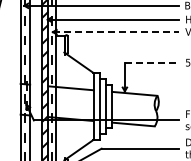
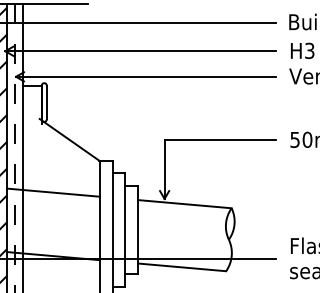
line: (115, 32) -> (145, 77), dashed -> solid
line: (151, 62) -> (219, 139), dashed -> solid

